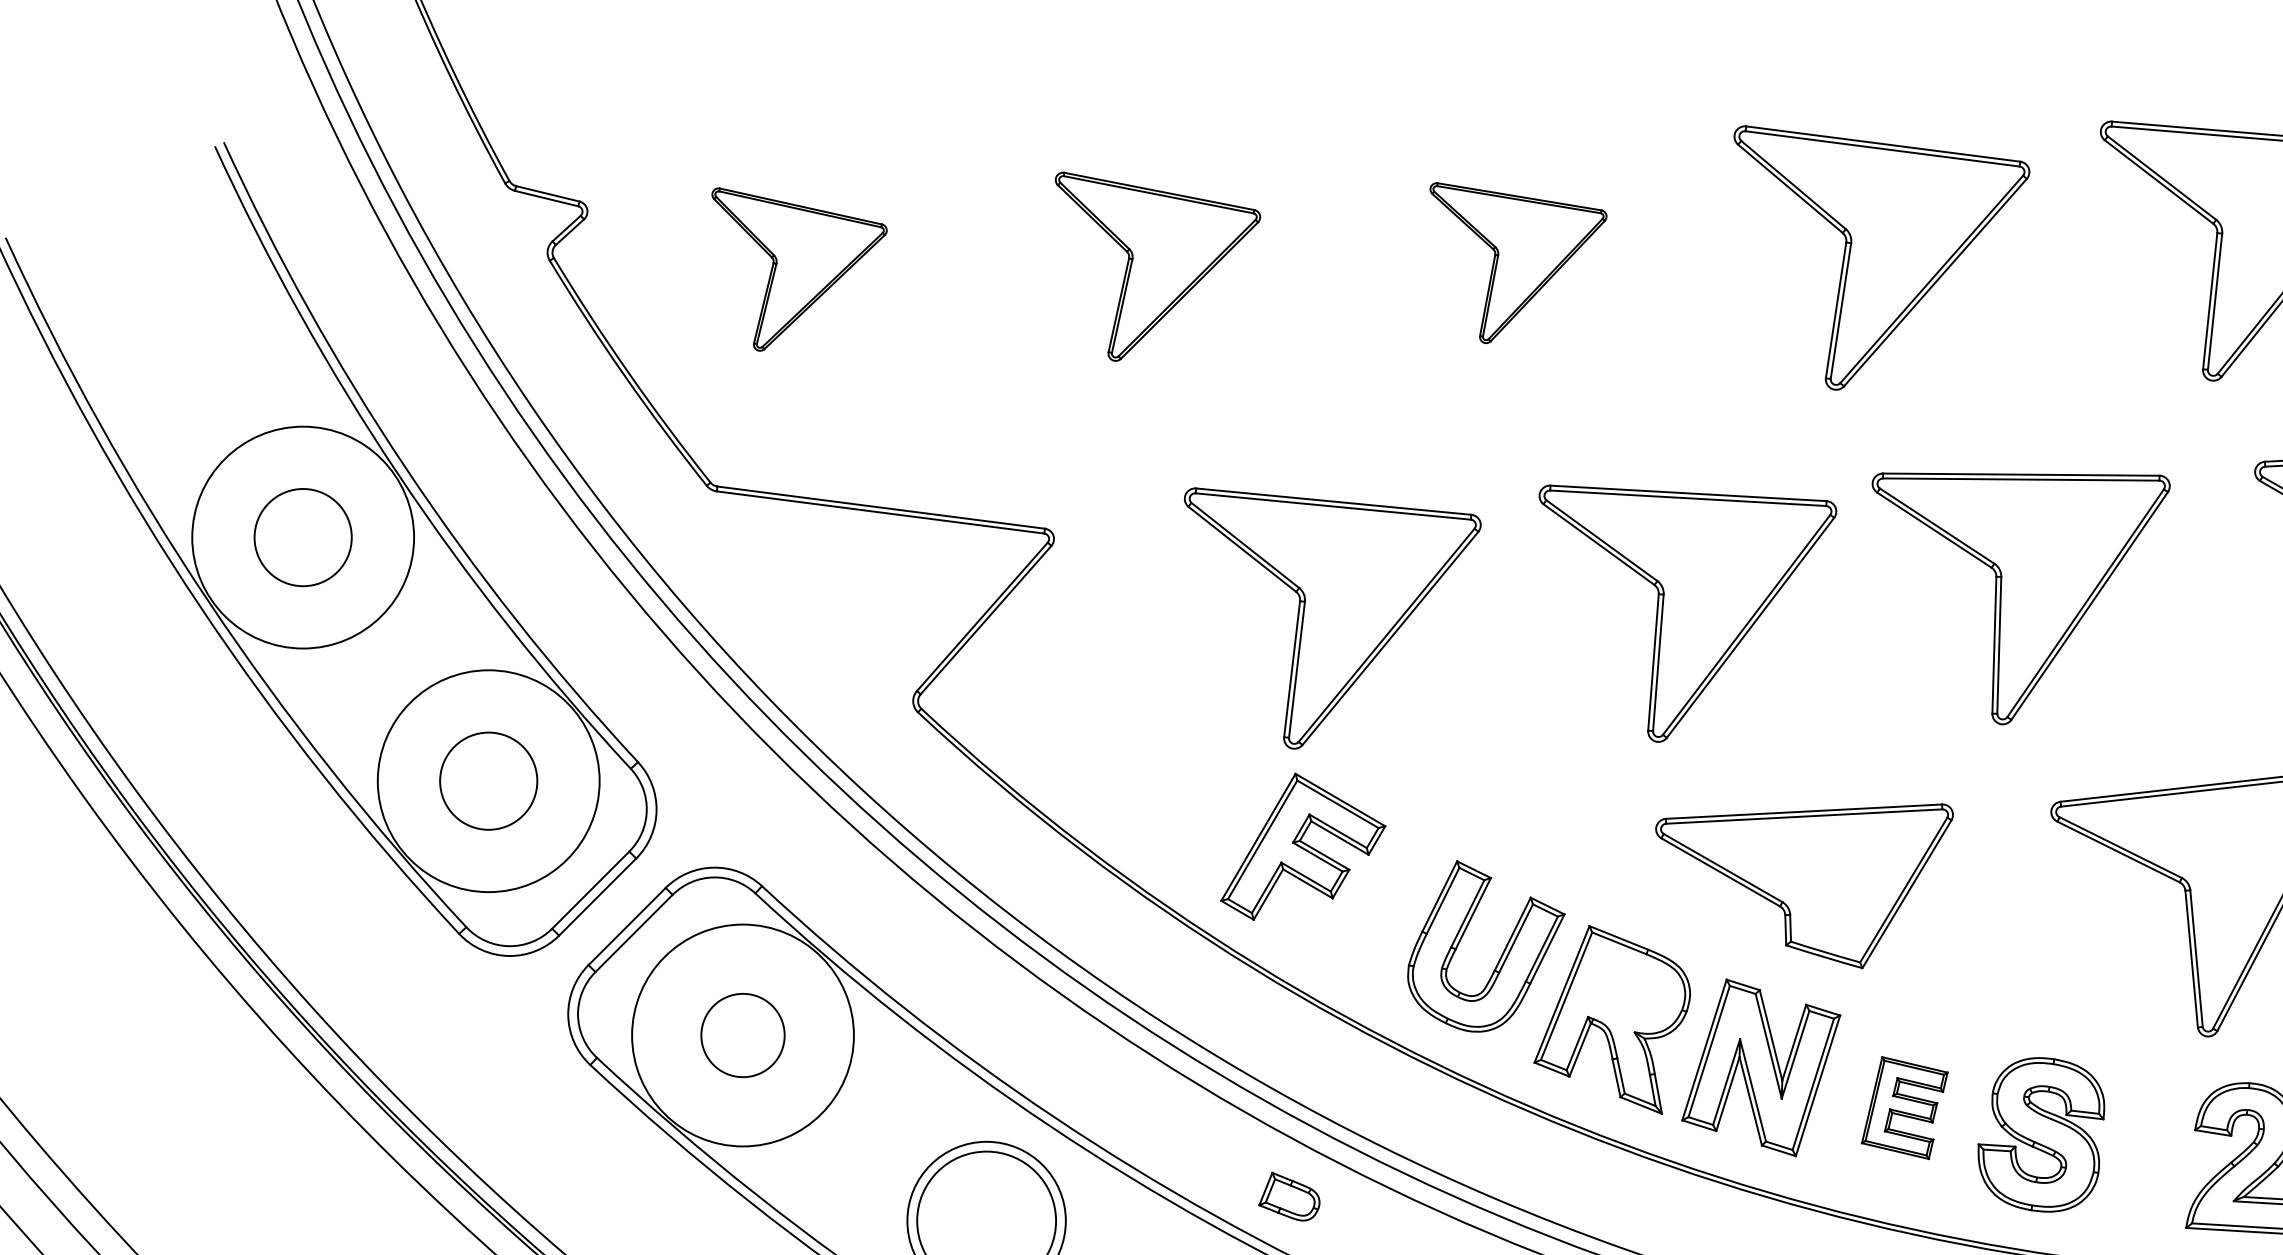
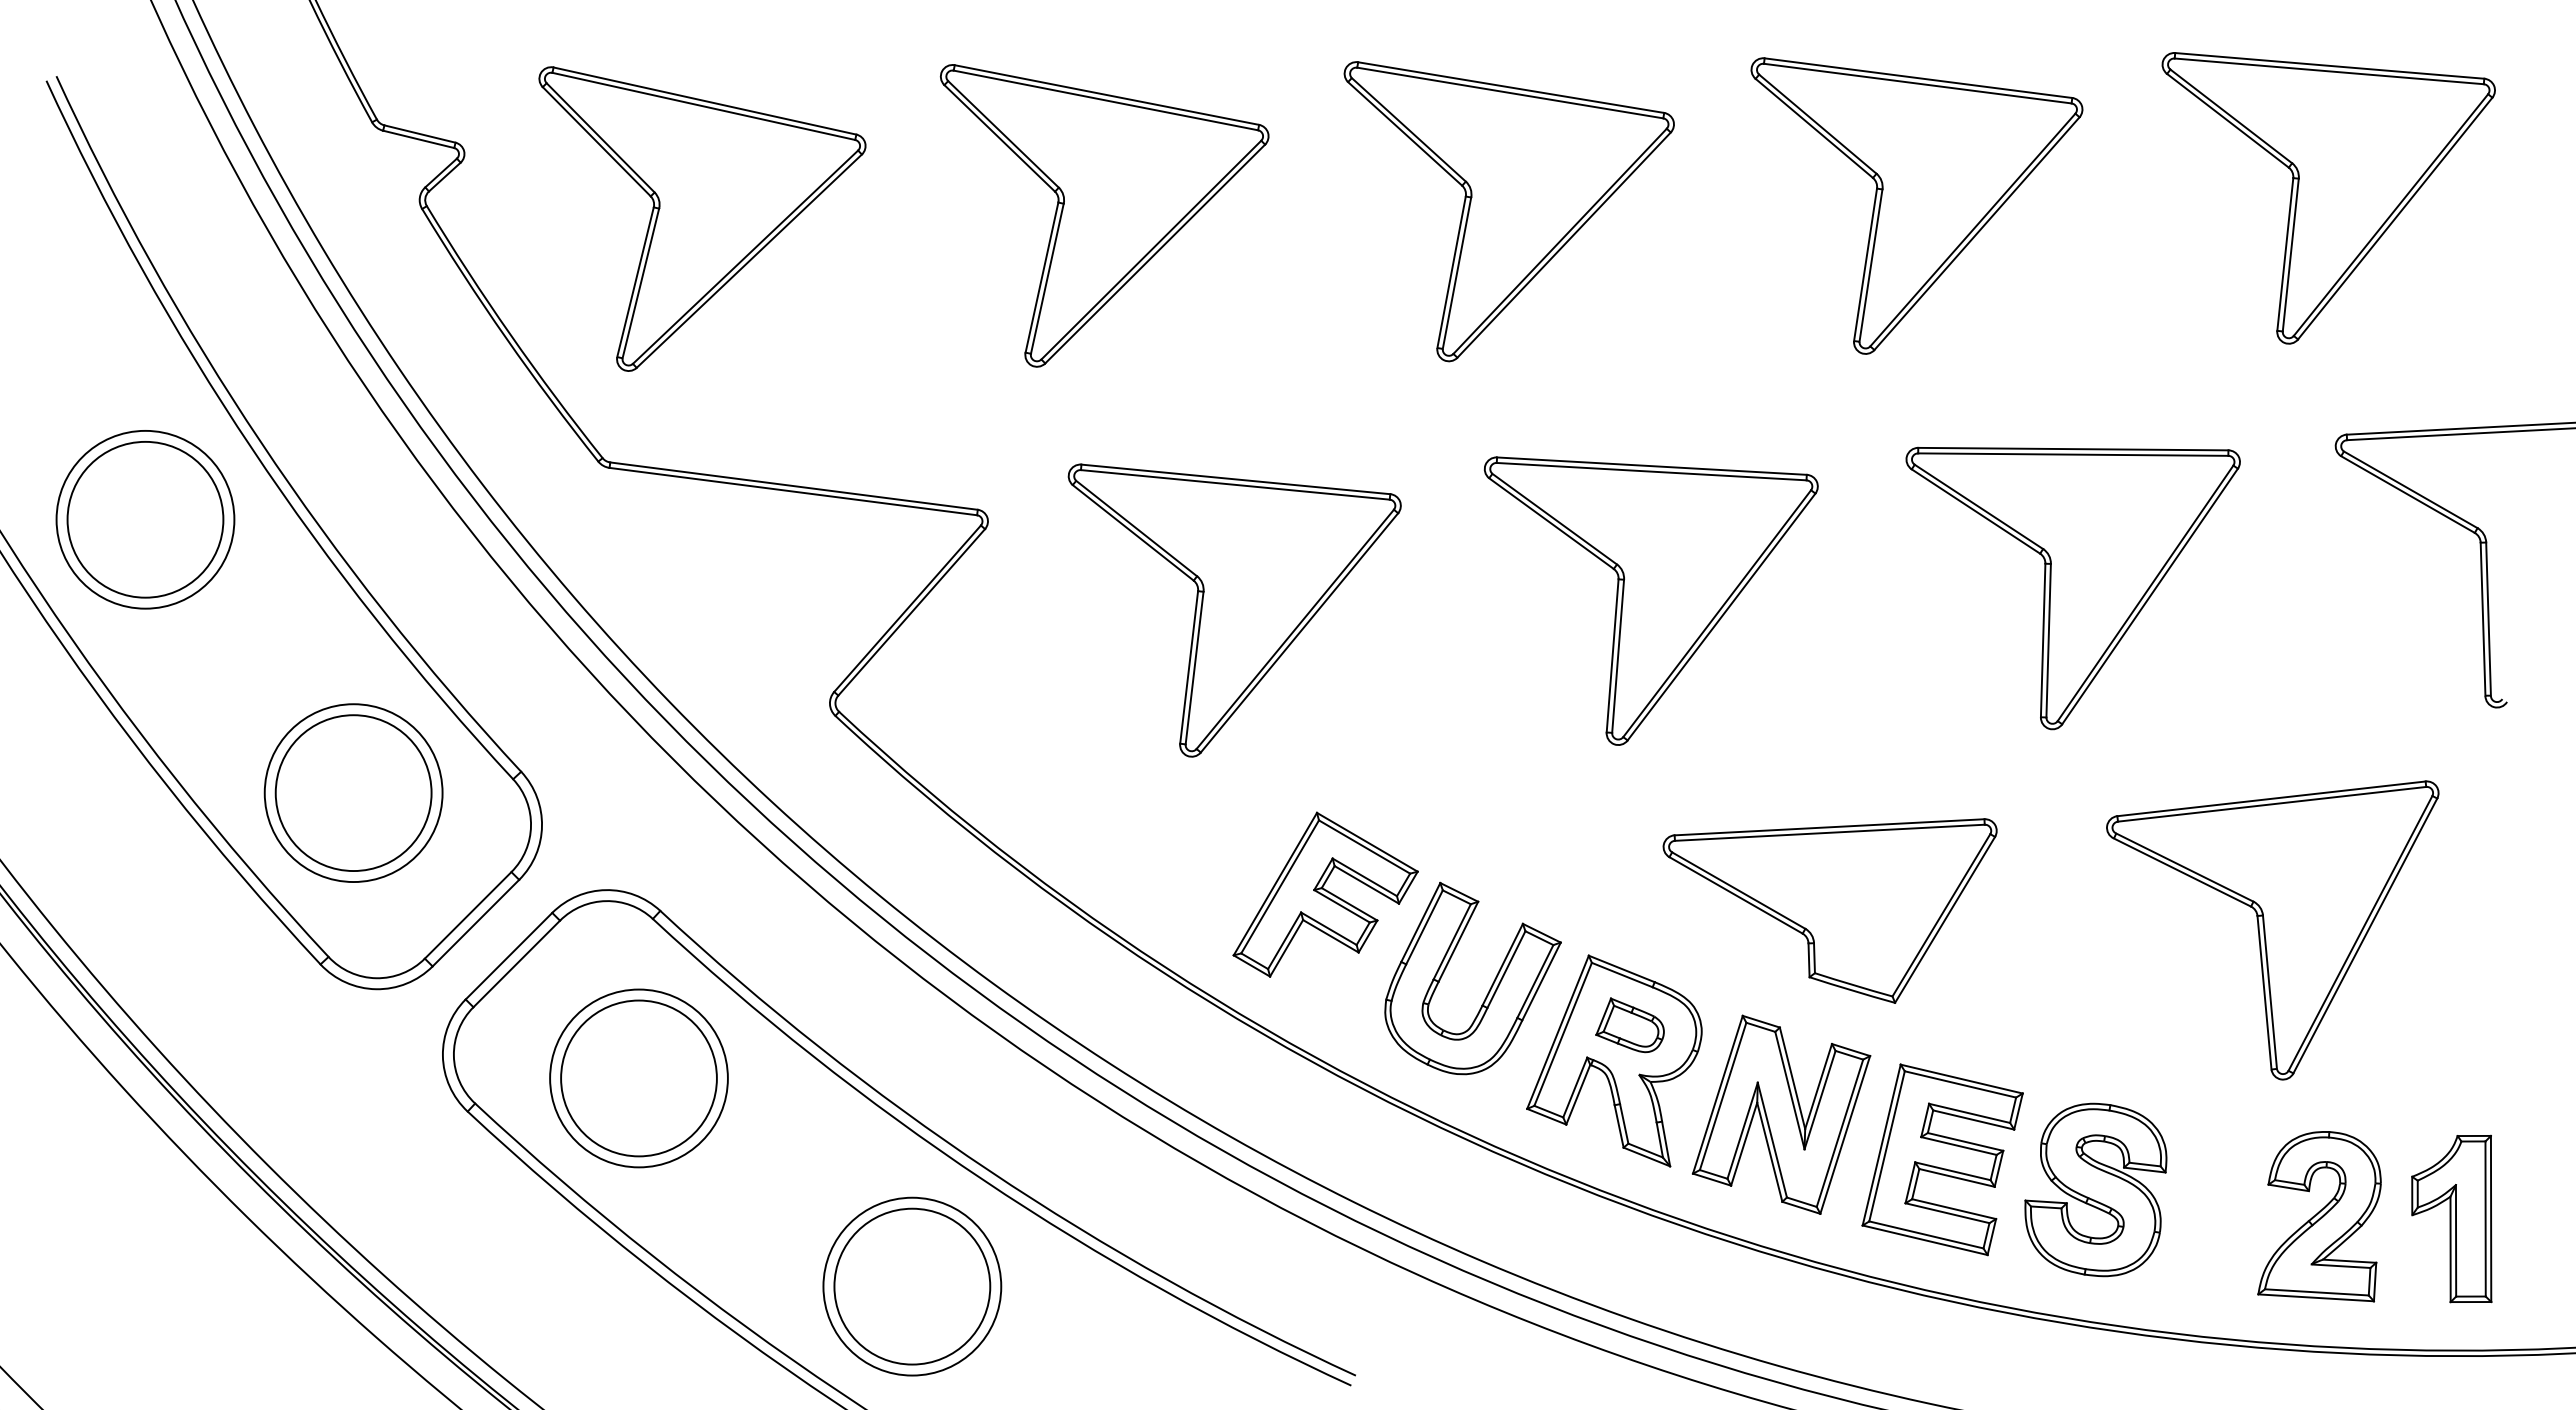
part: (1517, 262) -> (1508, 211), size x1.67
part: (1157, 266) -> (1104, 215), size x1.43
part: (799, 269) -> (702, 218), size x1.67
circle: (303, 537) -> (145, 519), size x0.71
circle: (303, 537) -> (145, 519), size x1.43
part: (1687, 613) -> (1650, 600), moved
part: (1332, 618) -> (1234, 610), moved
circle: (488, 781) -> (353, 793), size x0.71
circle: (488, 781) -> (353, 793), size x1.43
part: (1303, 846) -> (1325, 894), moved
circle: (742, 1035) -> (638, 1078), size x0.71
circle: (742, 1035) -> (638, 1078), size x1.67
part: (1904, 1107) -> (1942, 1159), size x1.67
part: (1288, 1196) -> (1629, 1025), moved

